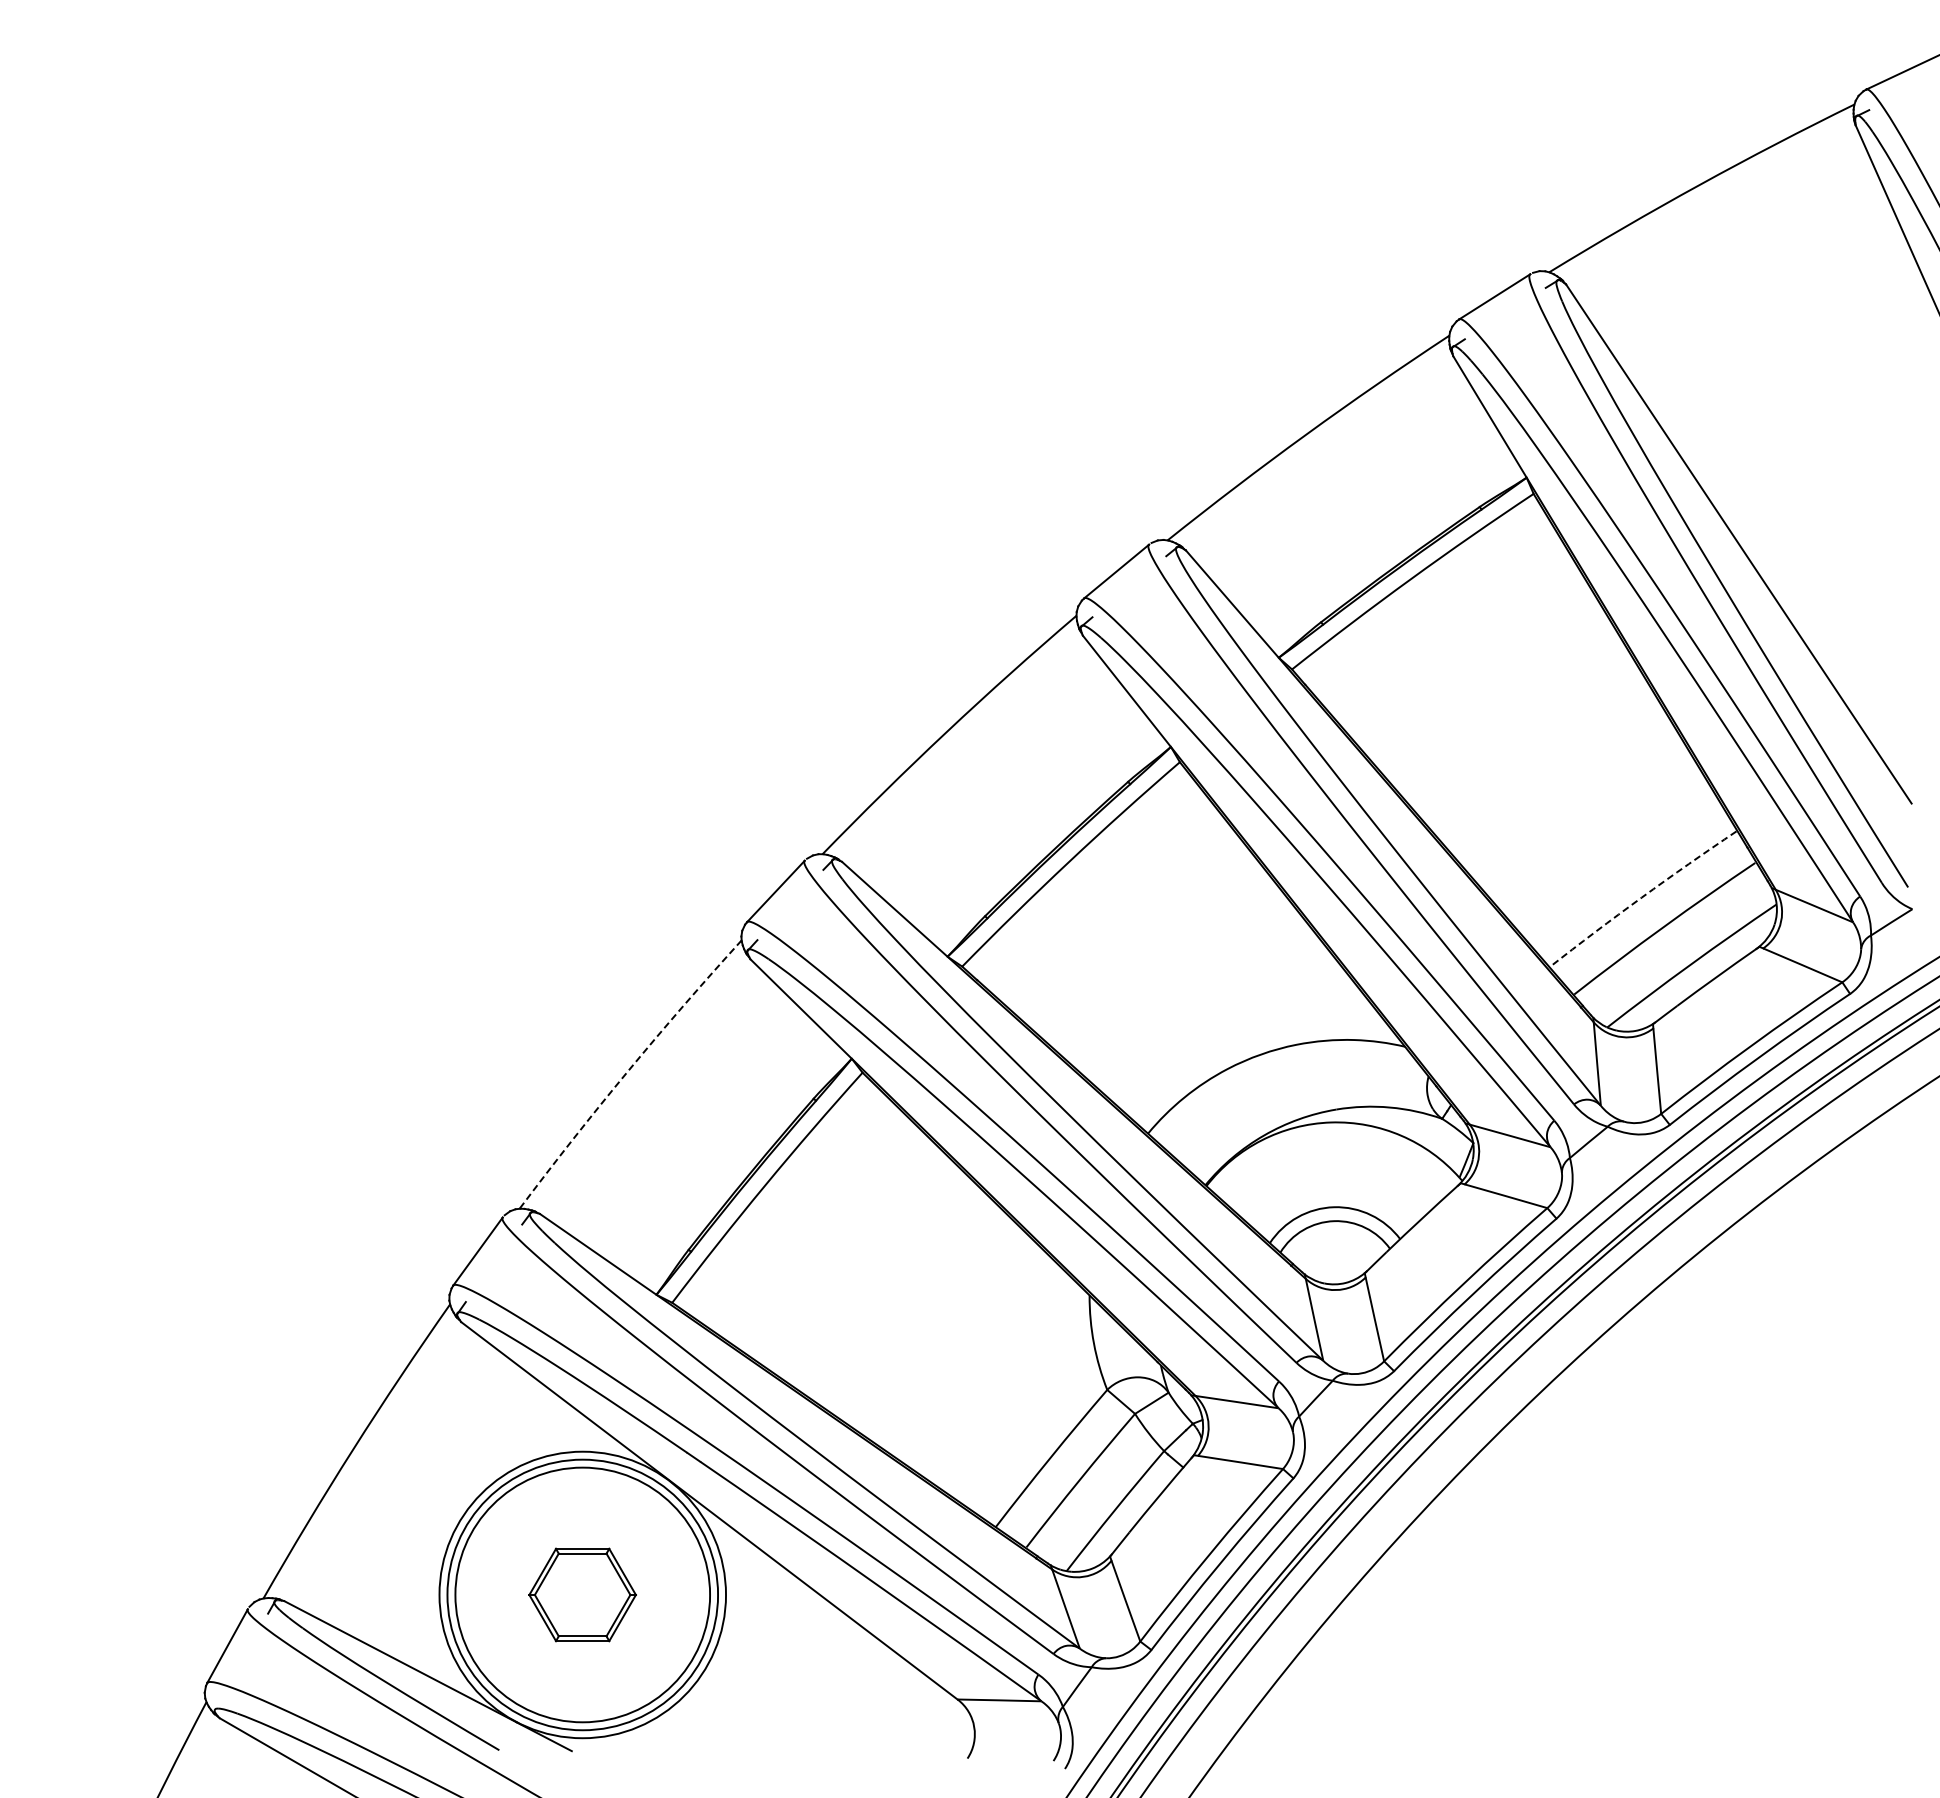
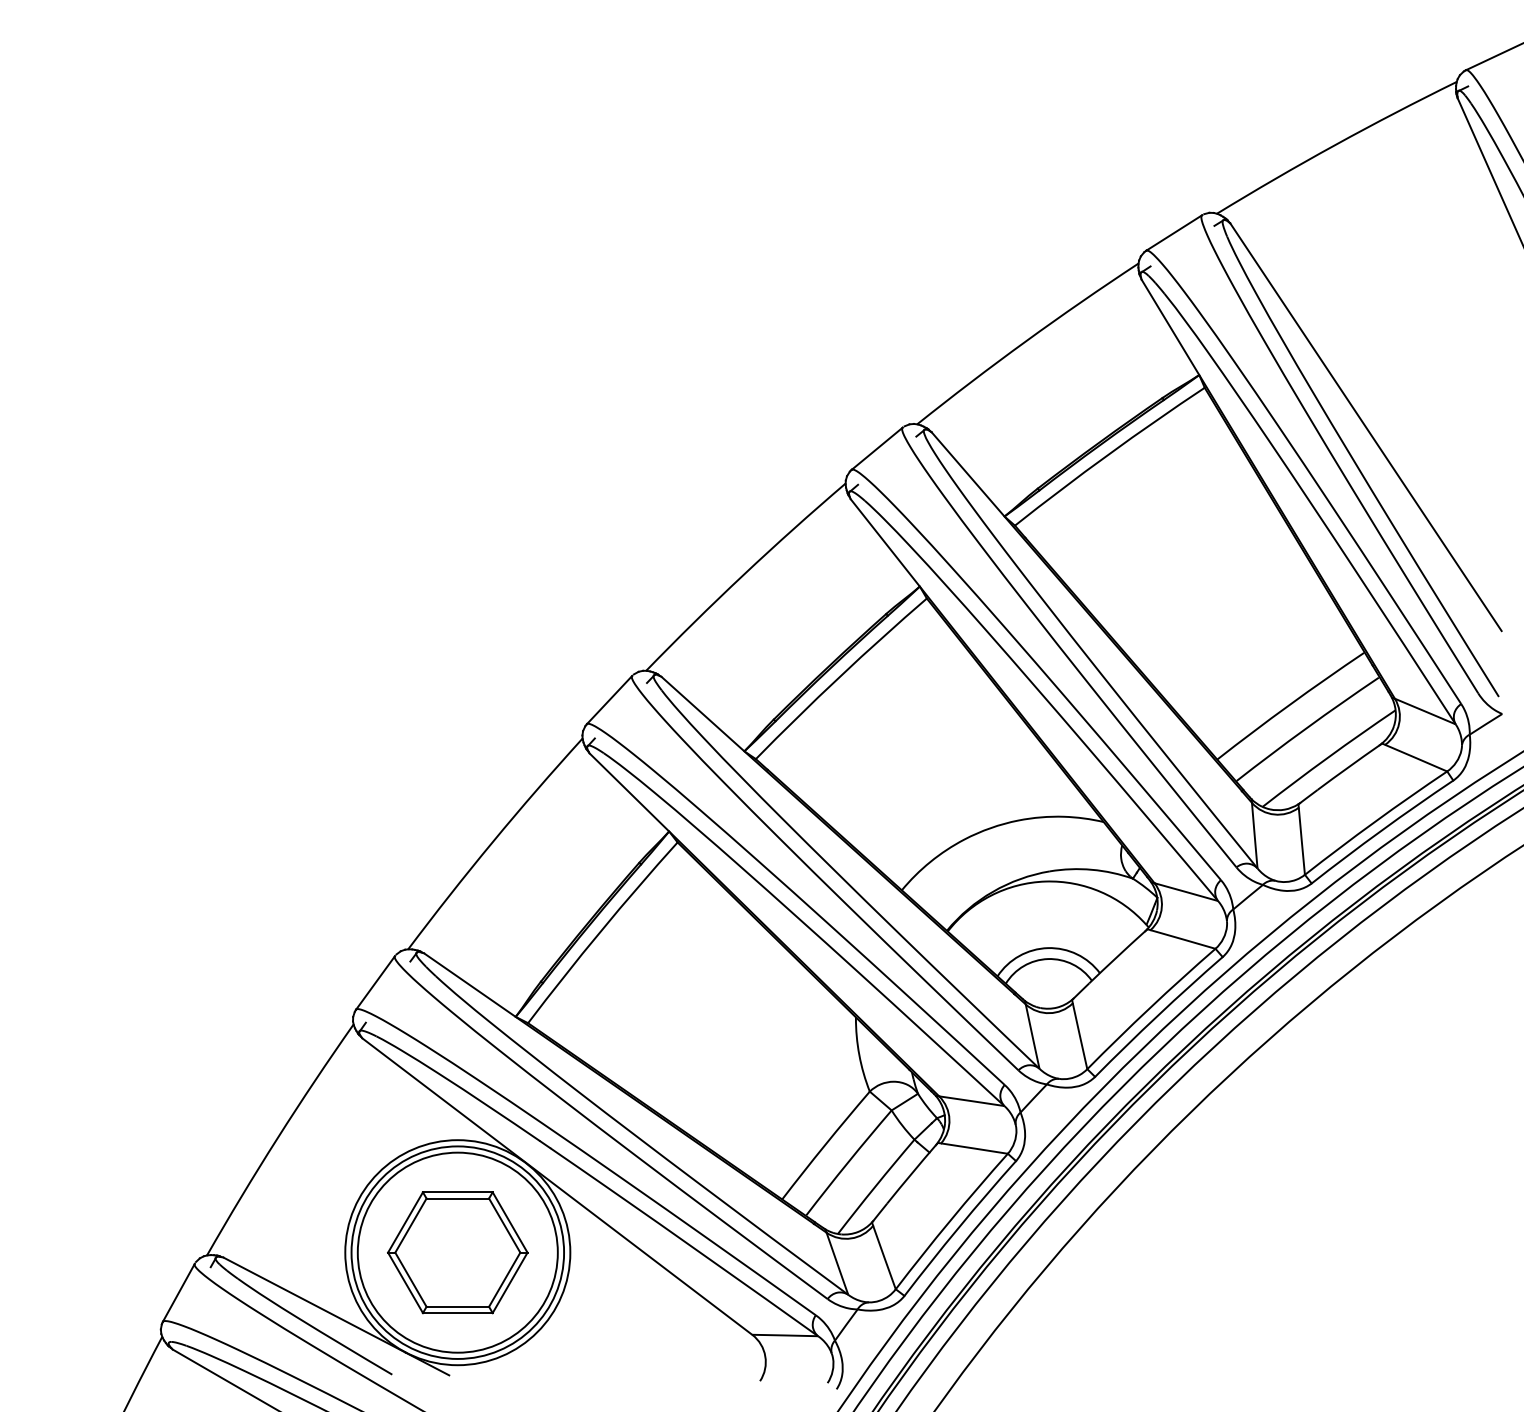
arc: (1641, 897) -> (1289, 704), dashed -> solid
arc: (627, 1071) -> (492, 841), dashed -> solid
part: (582, 1594) -> (457, 1252), size x1.67

